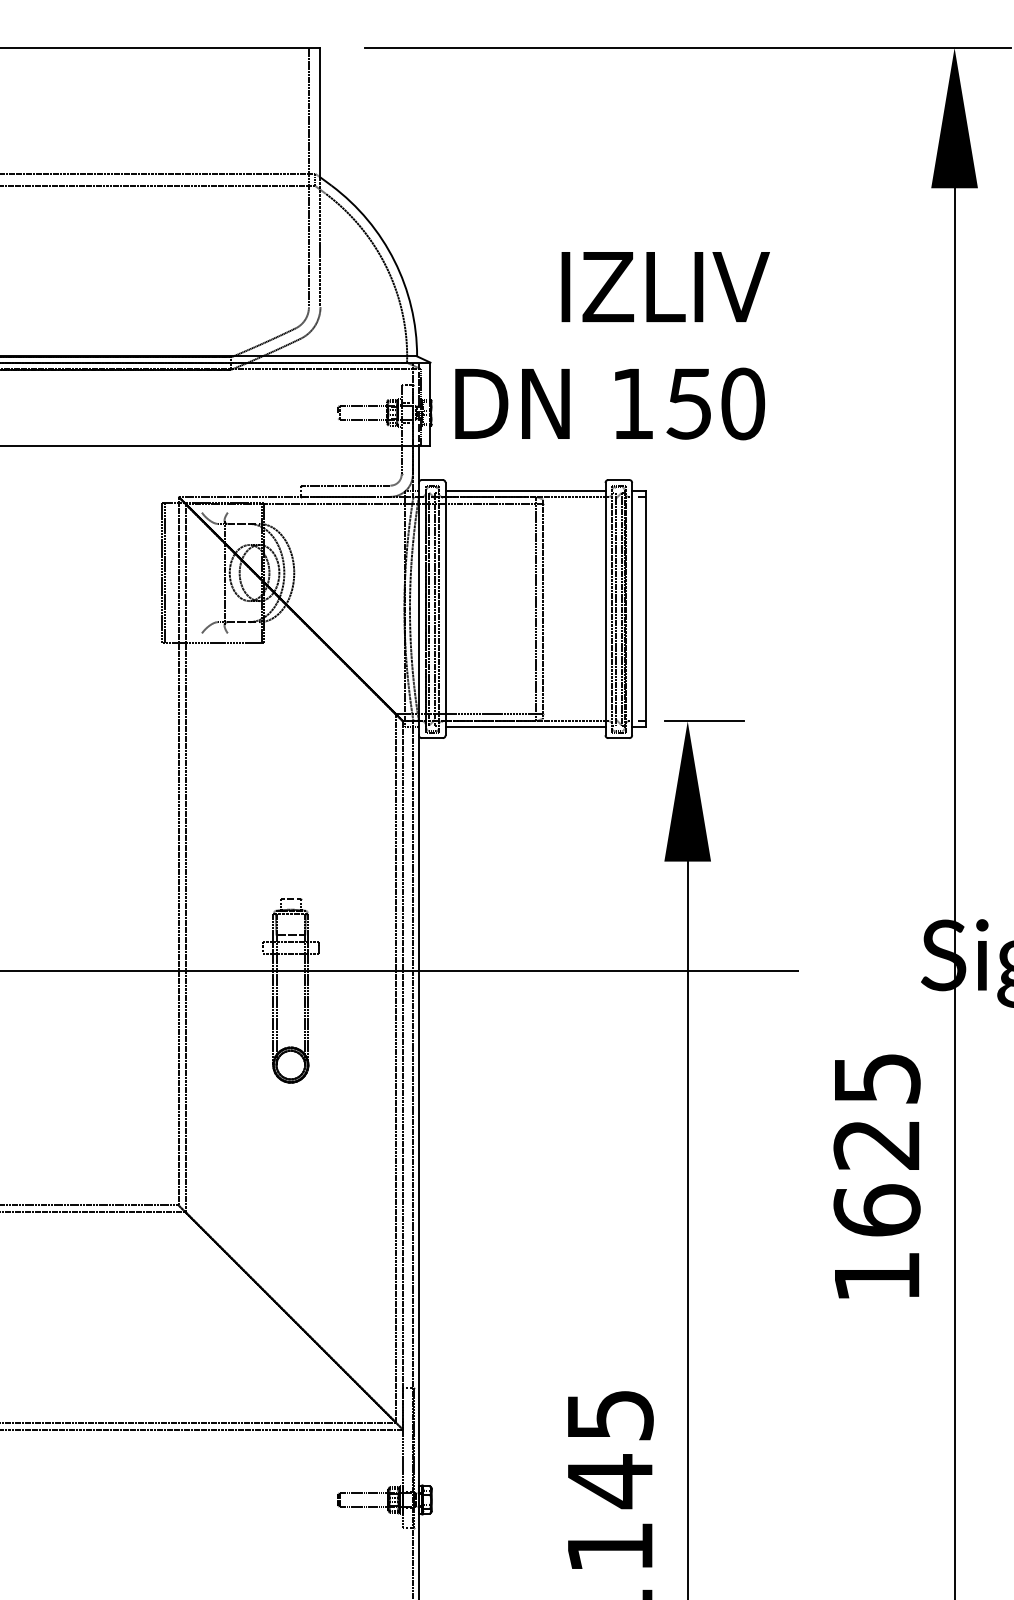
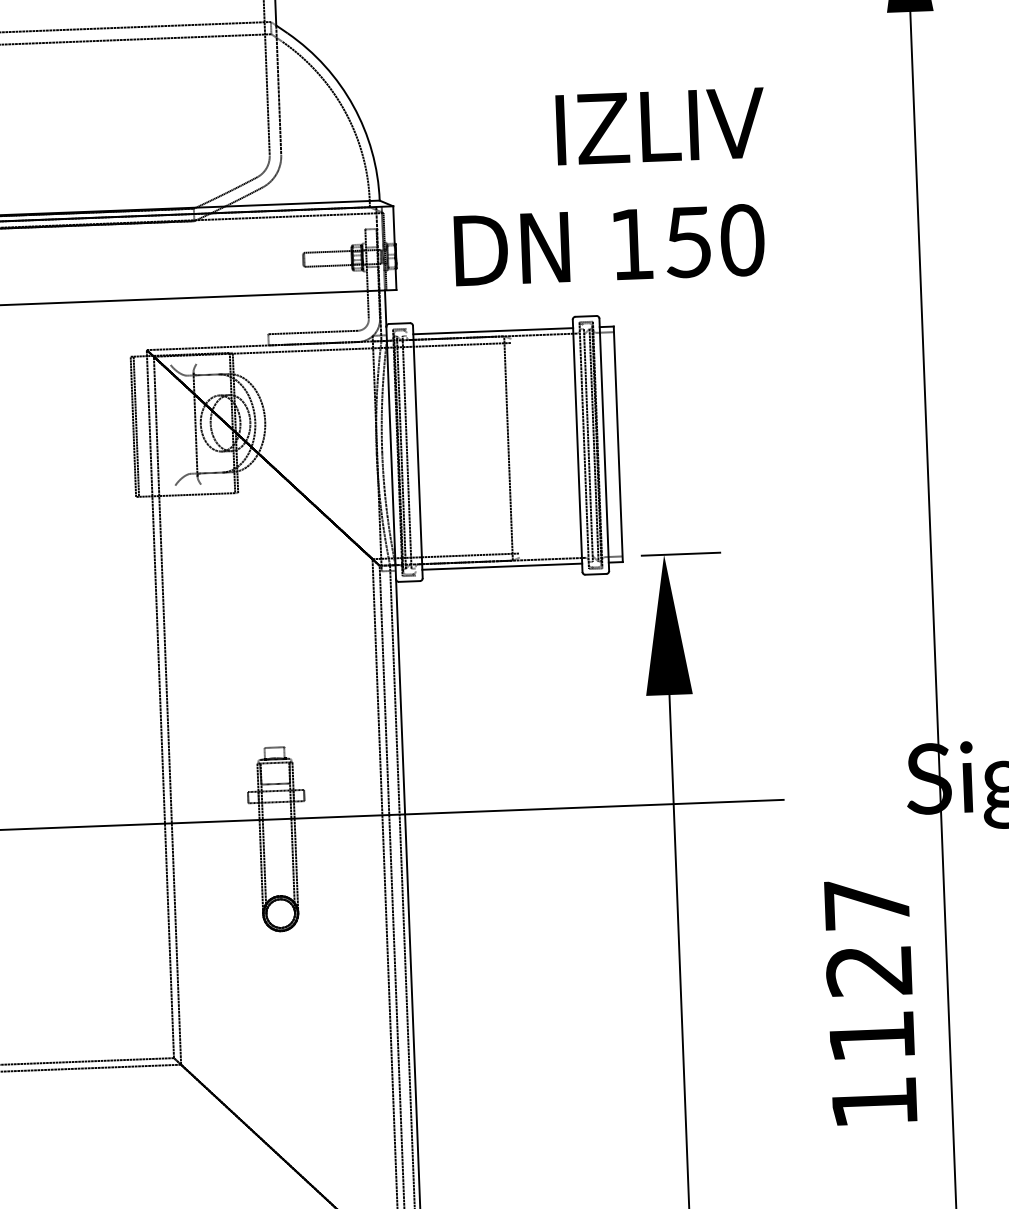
text: (612, 346) -> (609, 187), moved
line: (439, 608) -> (411, 451), removed
line: (543, 608) -> (515, 447), removed
text: (876, 1145) -> (869, 971), 1625 -> 1127

